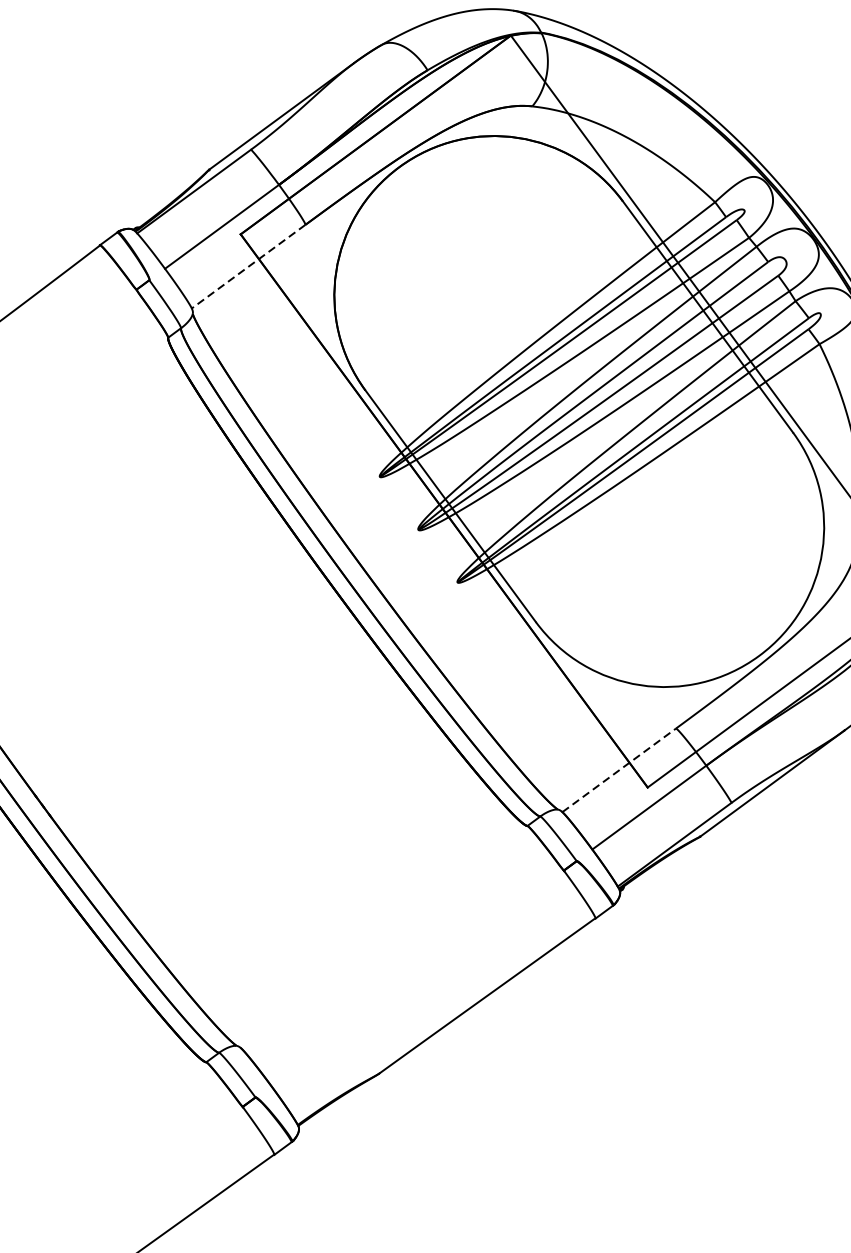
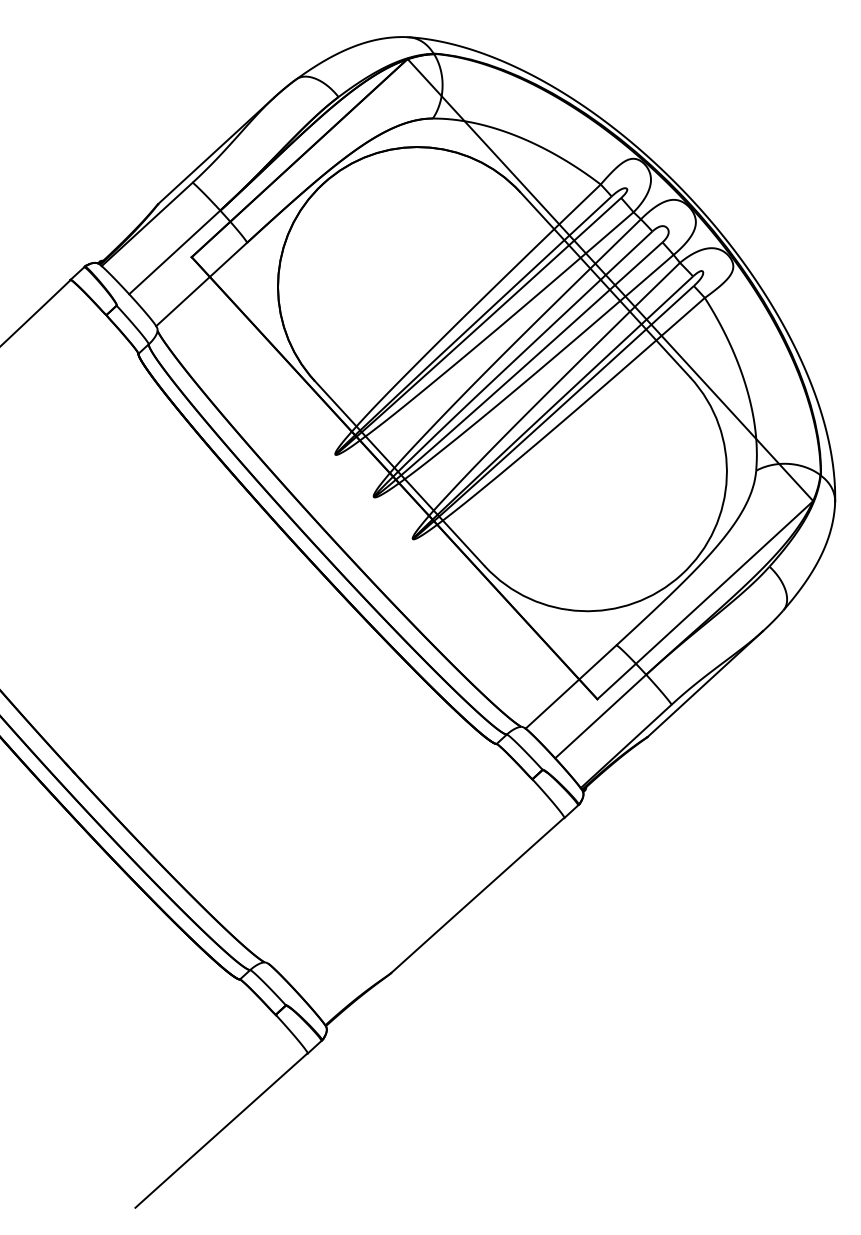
line: (248, 266) -> (201, 284), dashed -> solid
line: (619, 770) -> (571, 687), dashed -> solid

